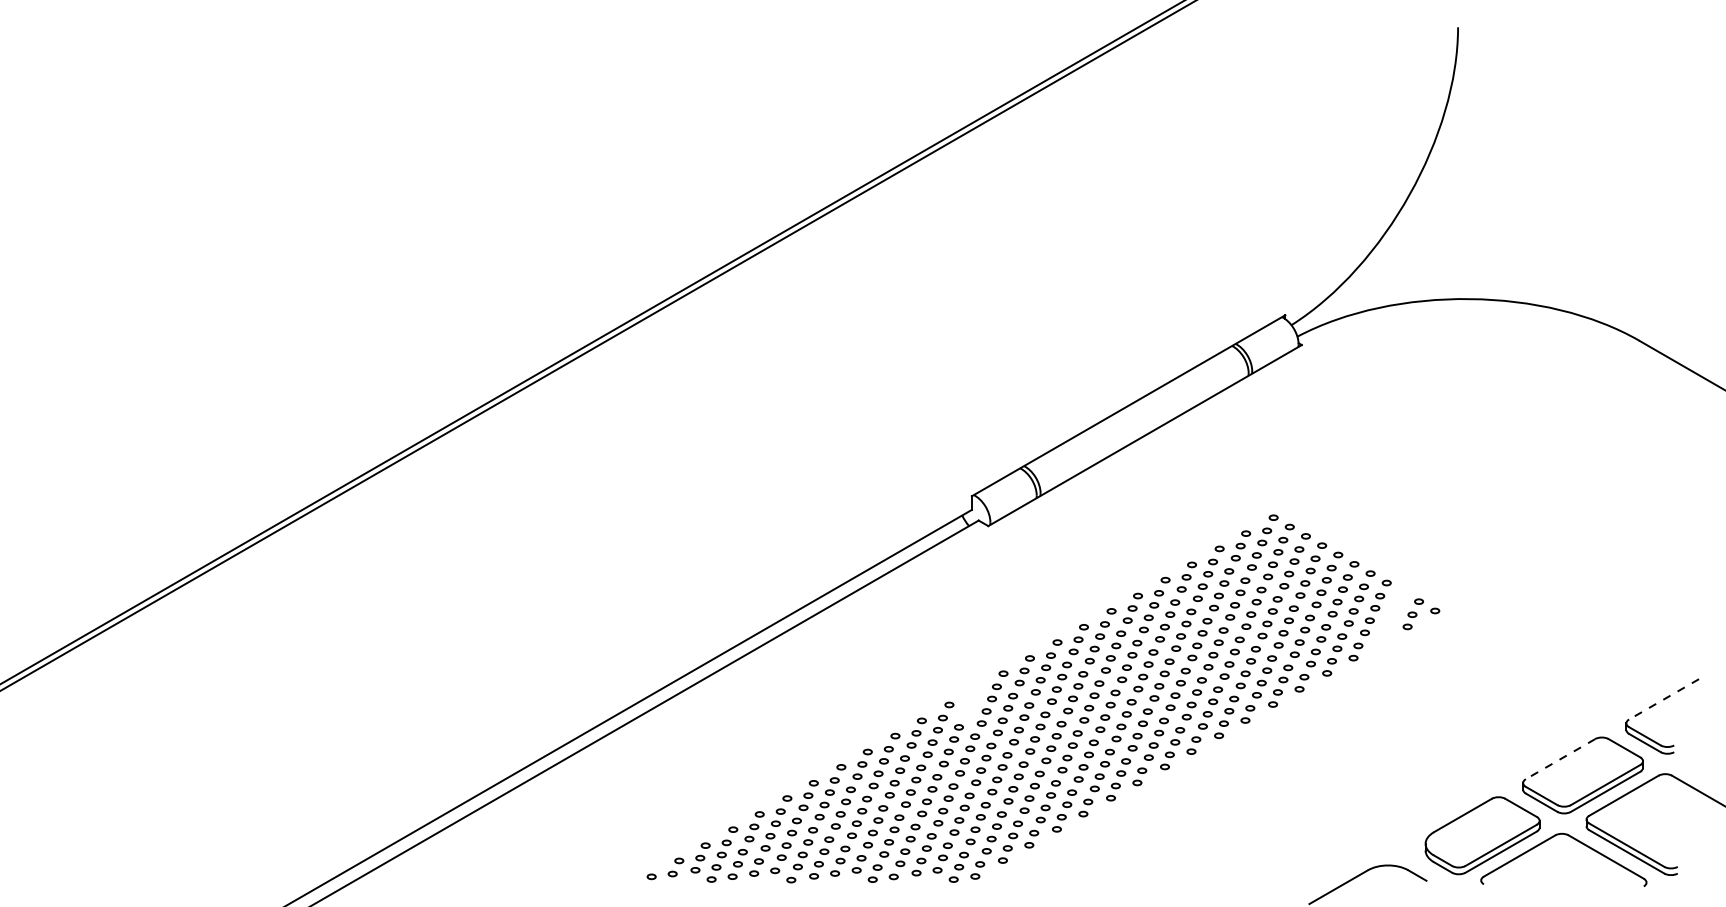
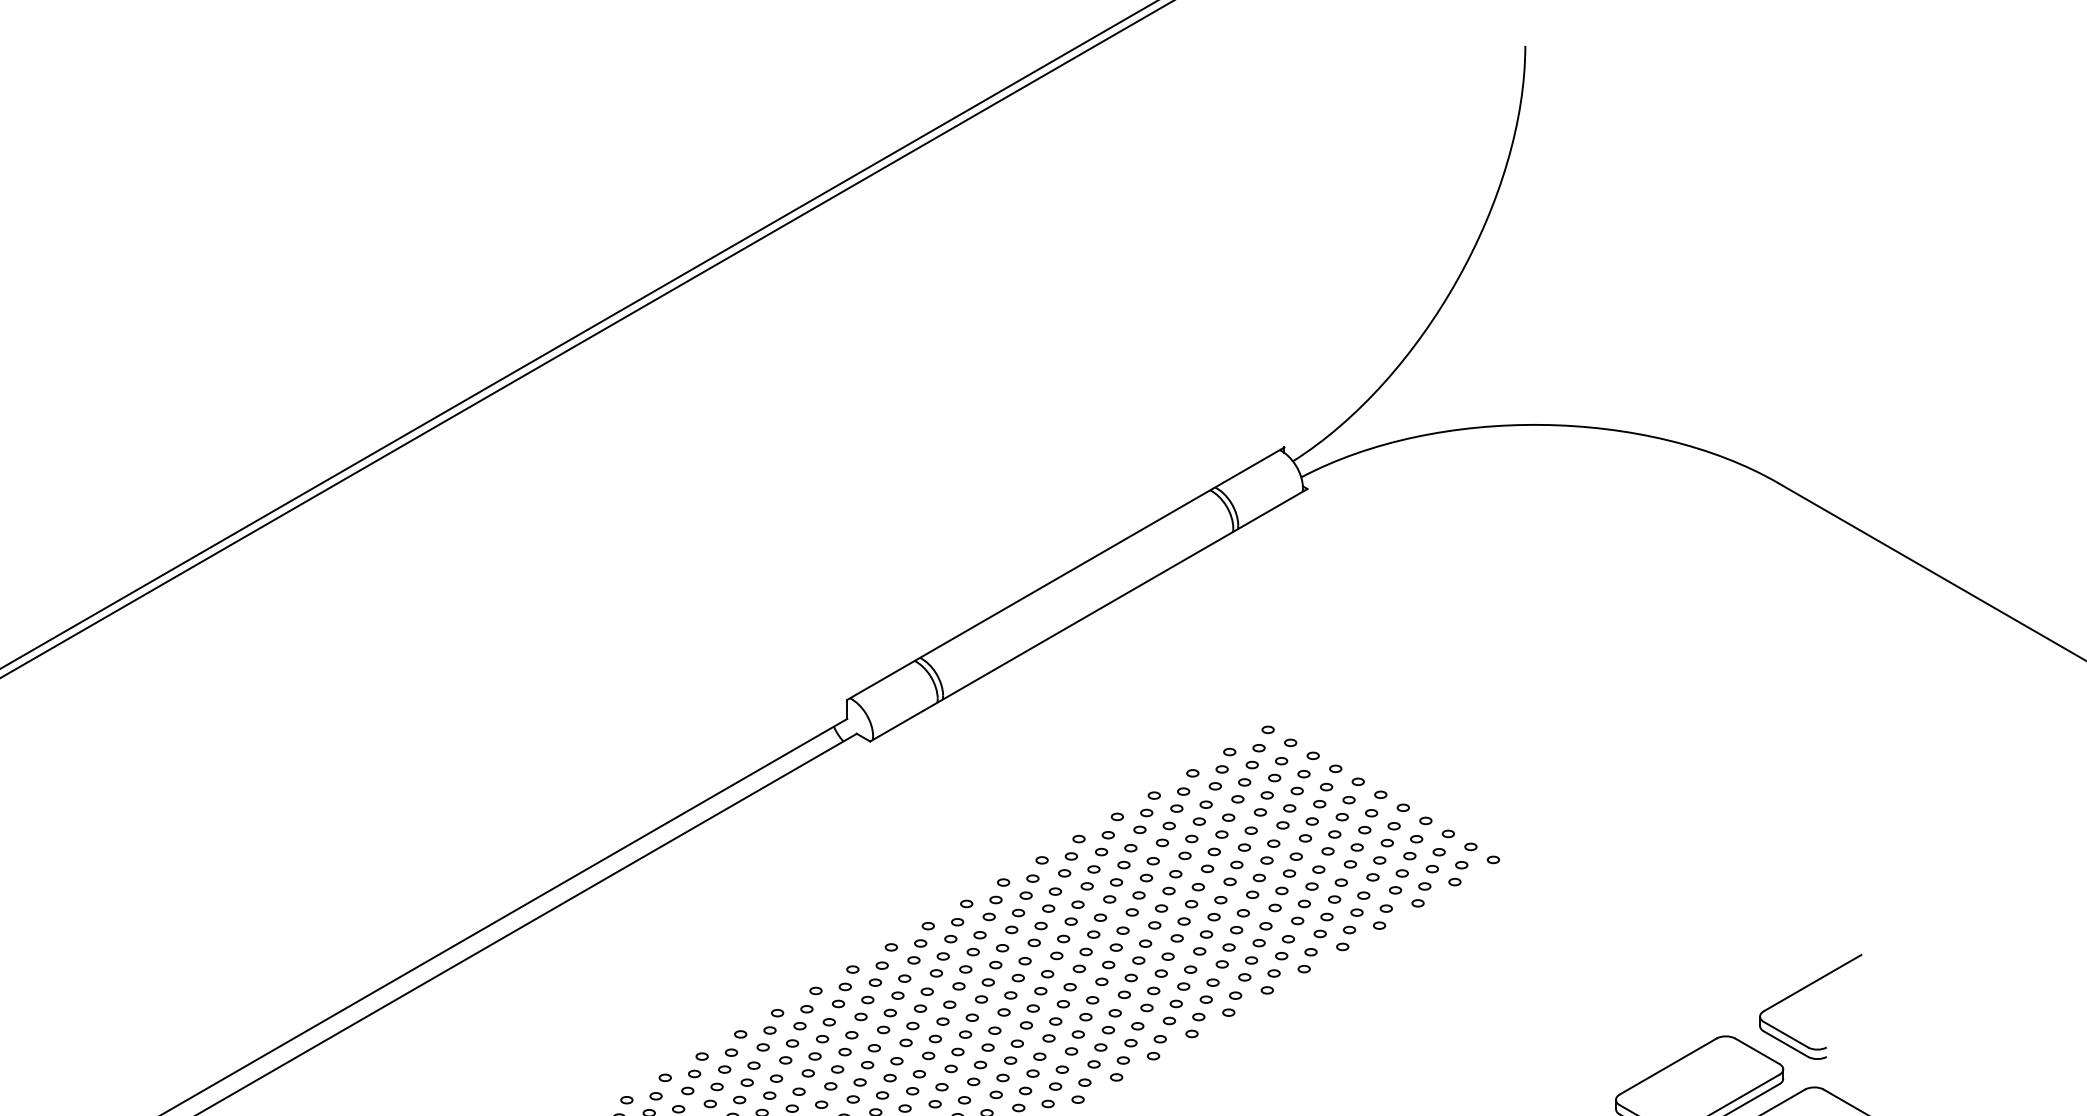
part: (1391, 617) -> (1432, 868), added
line: (1663, 699) -> (1811, 983), dashed -> solid
part: (970, 701) -> (845, 986), added
line: (1560, 759) -> (1668, 1067), dashed -> solid

